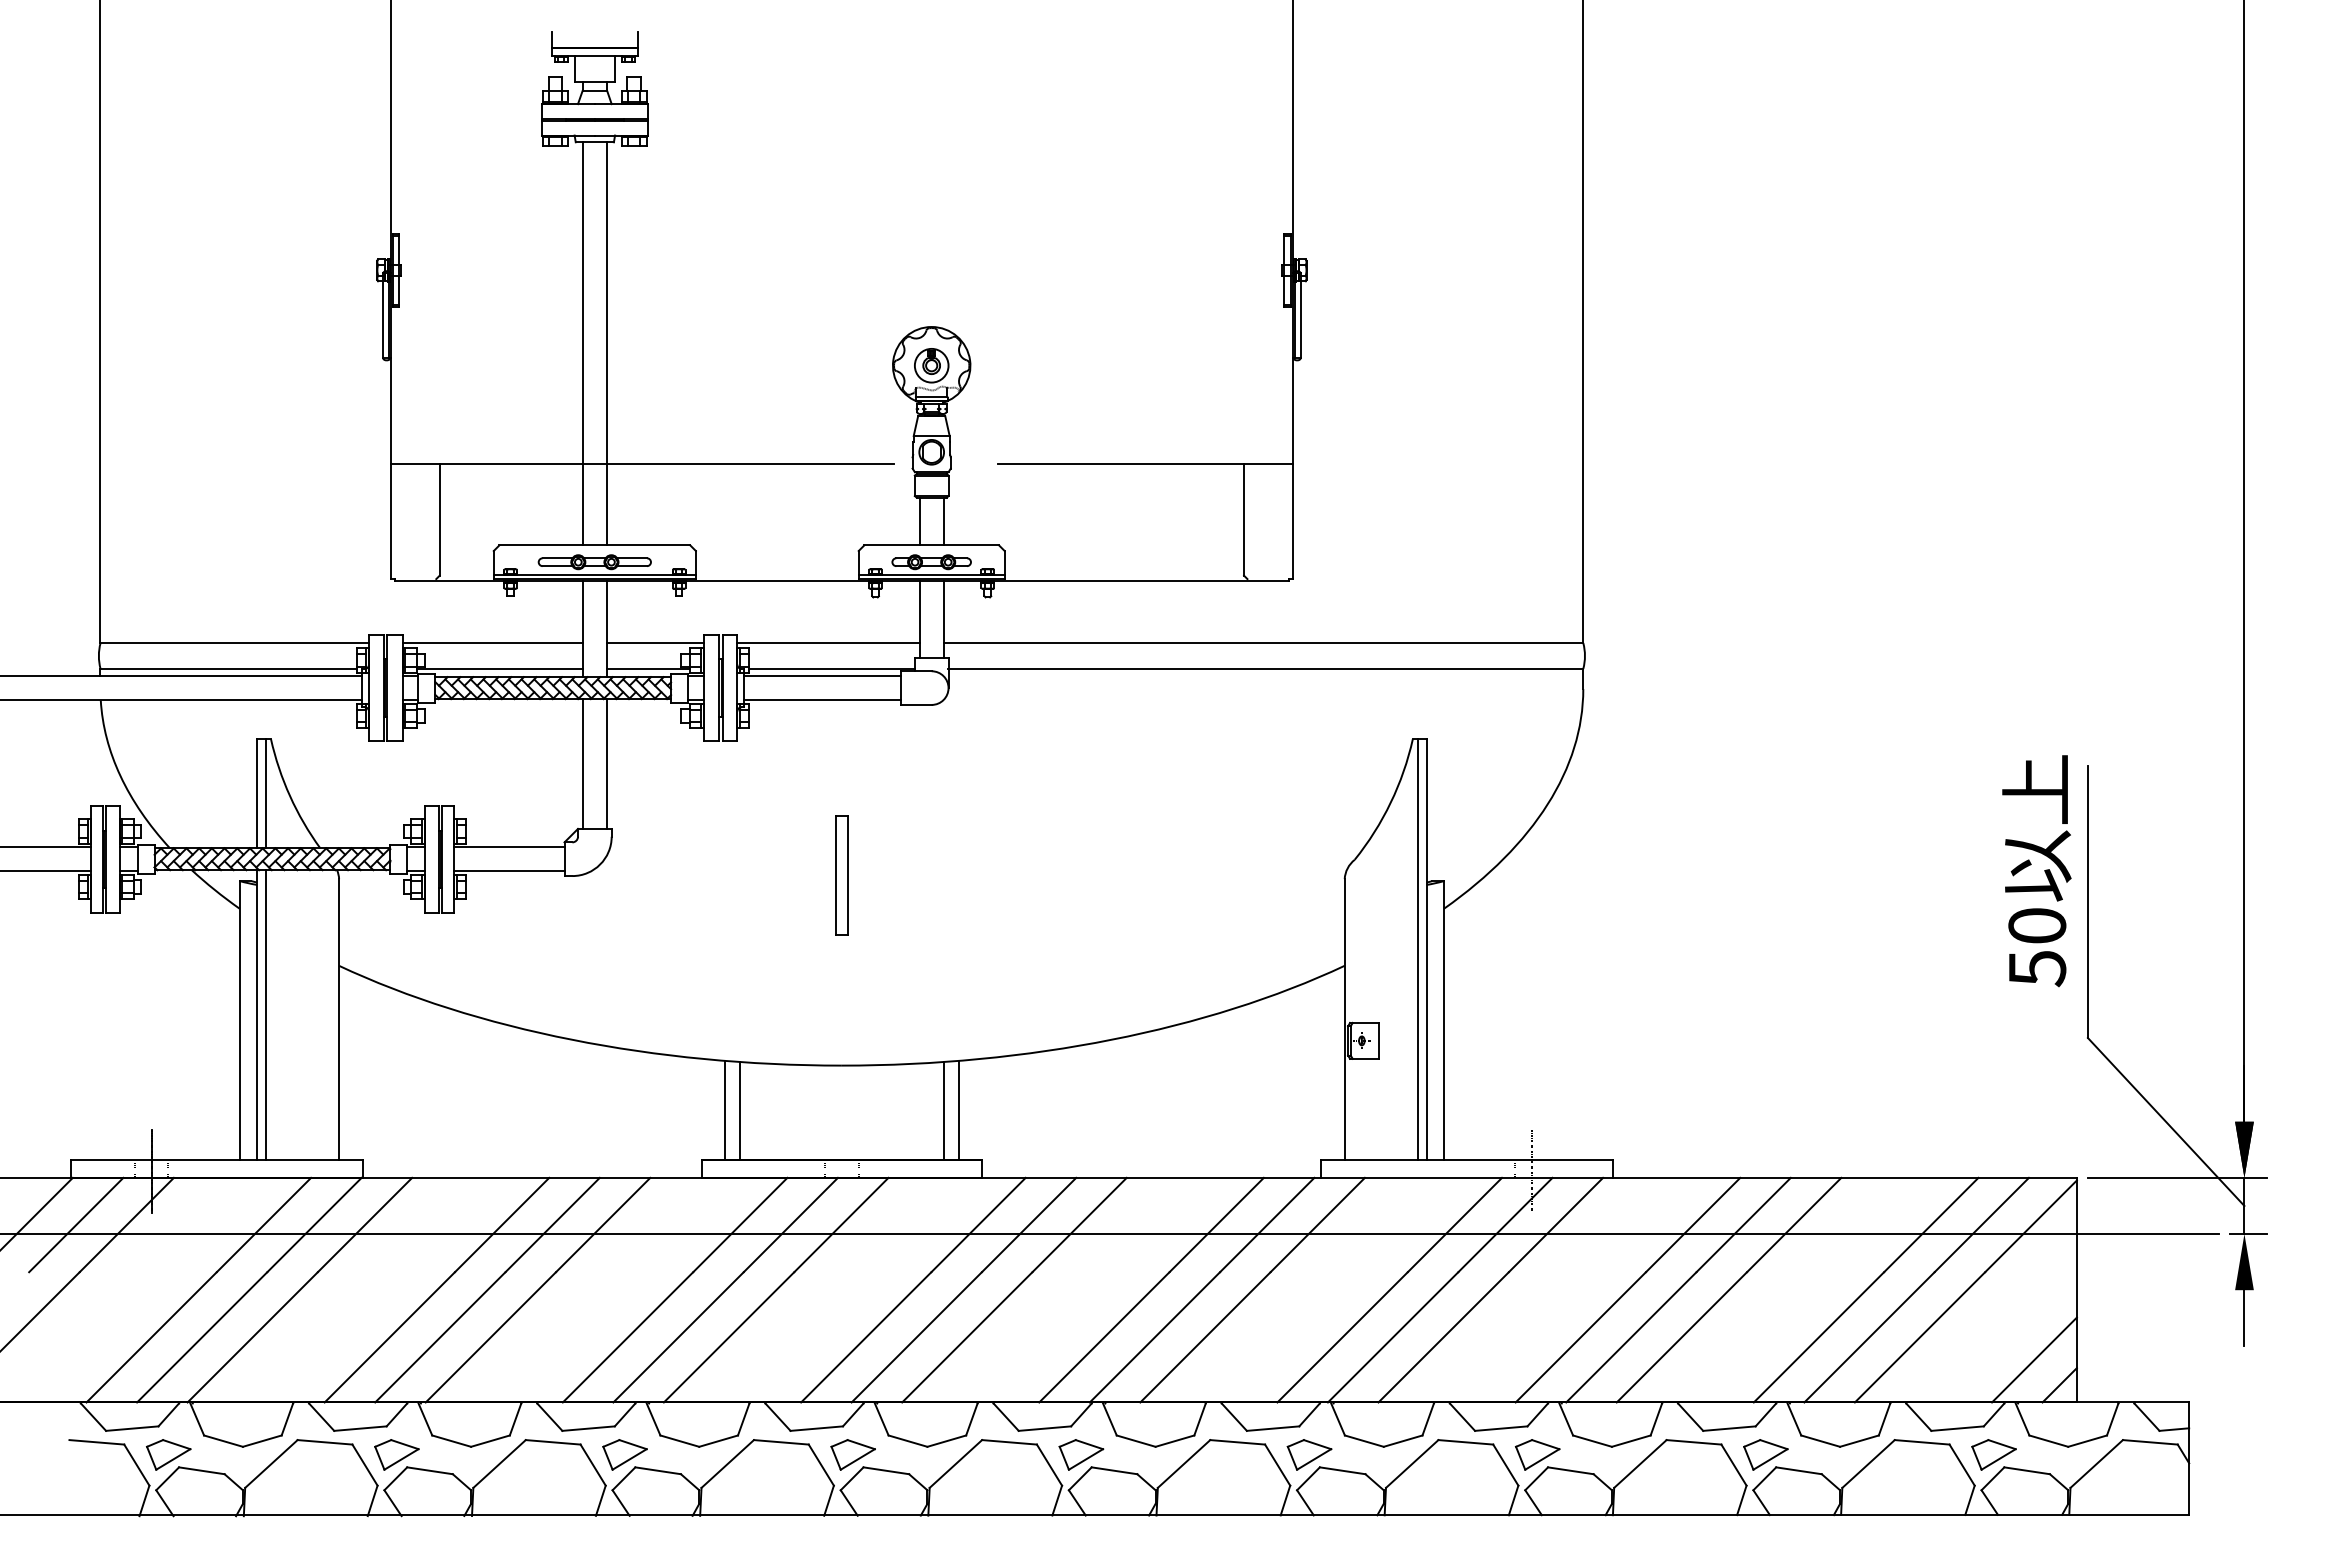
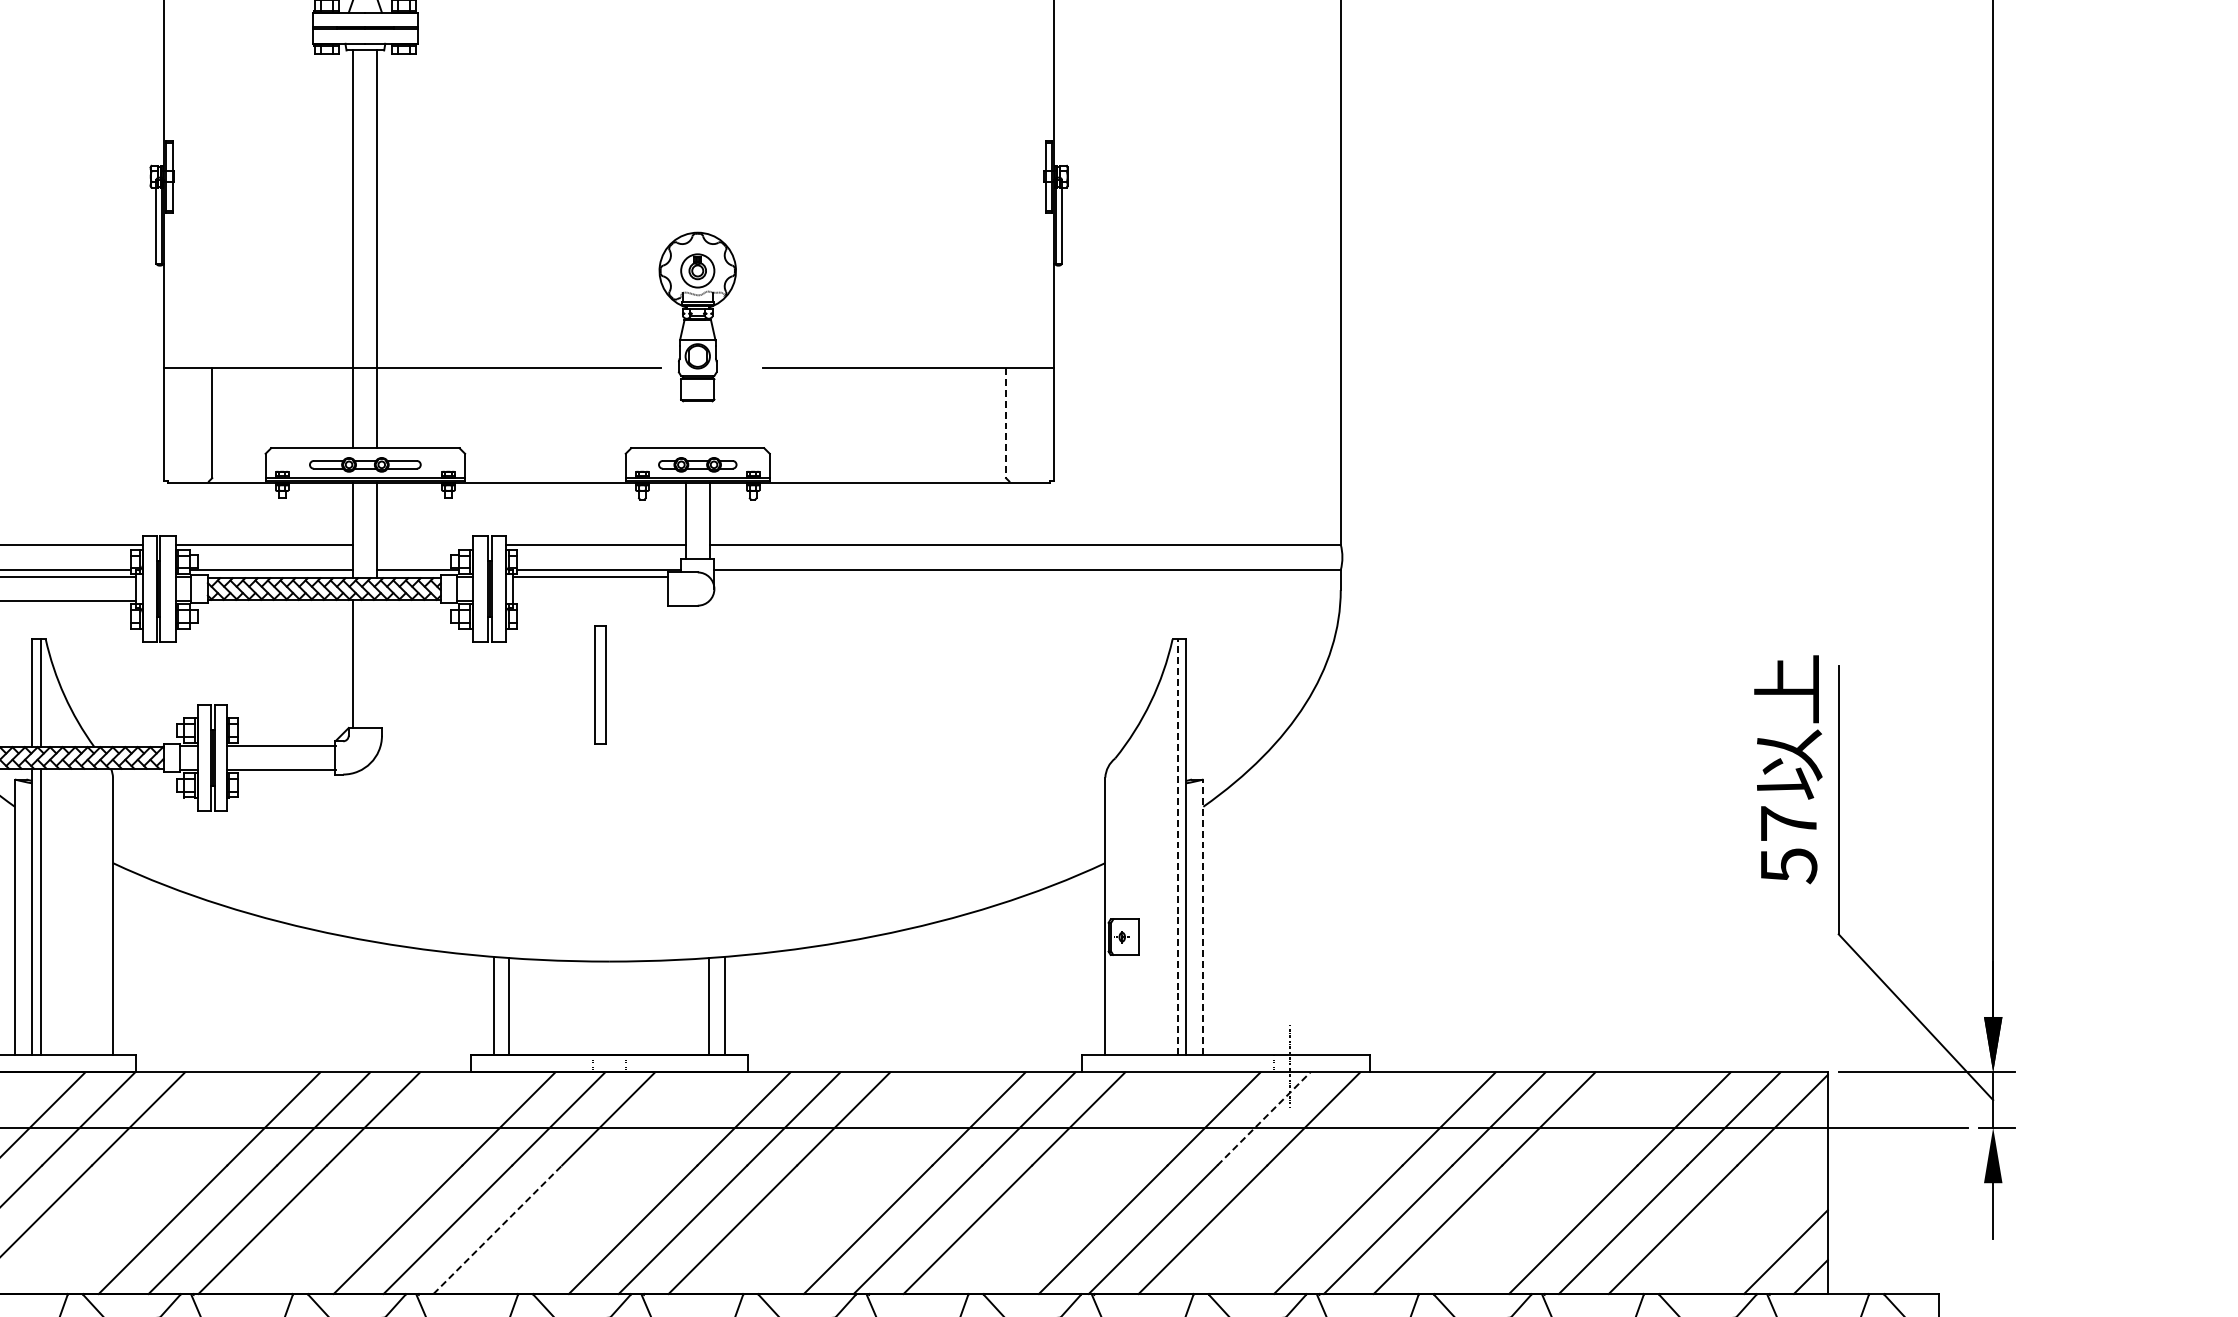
line: (1244, 520) -> (1006, 423), solid -> dashed
line: (919, 521) -> (685, 424), removed
line: (943, 521) -> (709, 424), removed
line: (655, 643) -> (425, 545), removed
line: (822, 700) -> (590, 601), removed
line: (607, 763) -> (377, 663), removed
part: (841, 875) -> (599, 685), moved
text: (2037, 925) -> (1788, 823), 50 -> 57
line: (1418, 949) -> (1178, 847), solid -> dashed
line: (1444, 1020) -> (1203, 917), solid -> dashed
line: (1505, 1225) -> (1264, 1119), solid -> dashed
line: (729, 1336) -> (498, 1228), solid -> dashed

